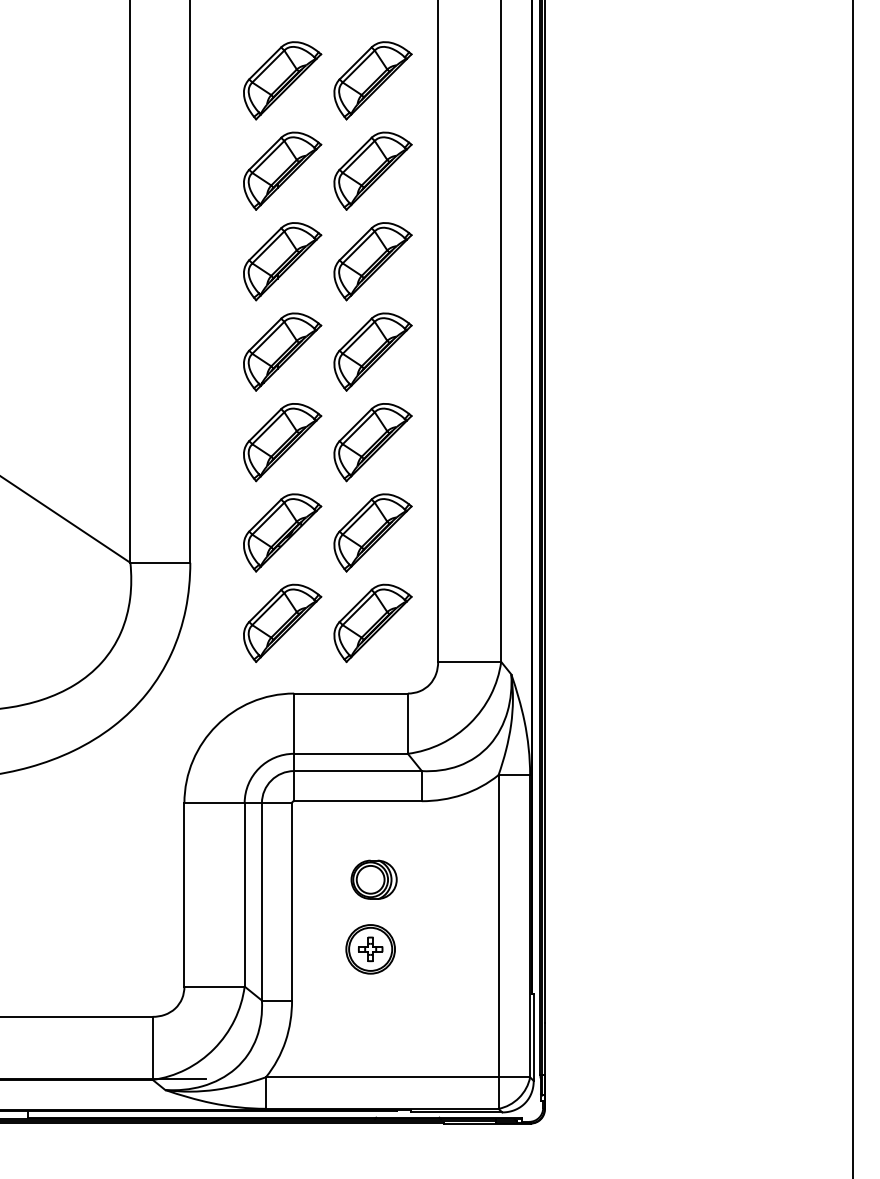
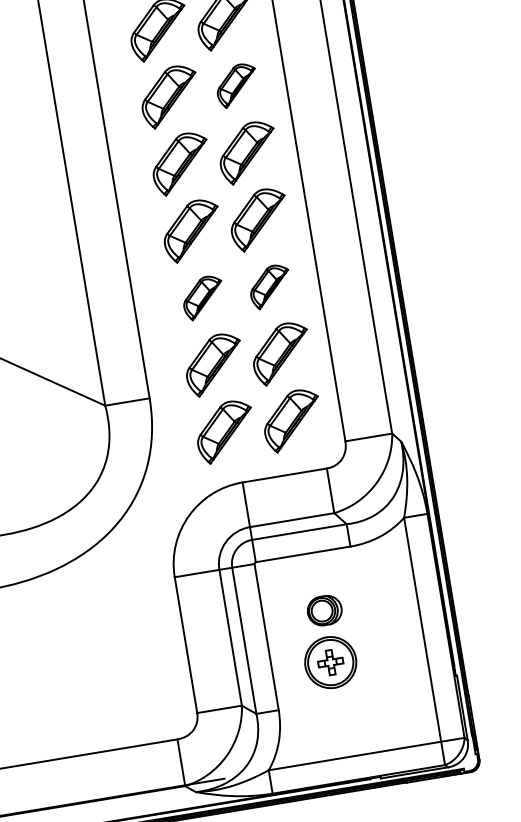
part: (372, 170) -> (236, 85), size x0.7
part: (282, 442) -> (203, 297), size x0.7
part: (372, 442) -> (269, 286), size x0.7
part: (370, 949) -> (330, 662), size x1.4

